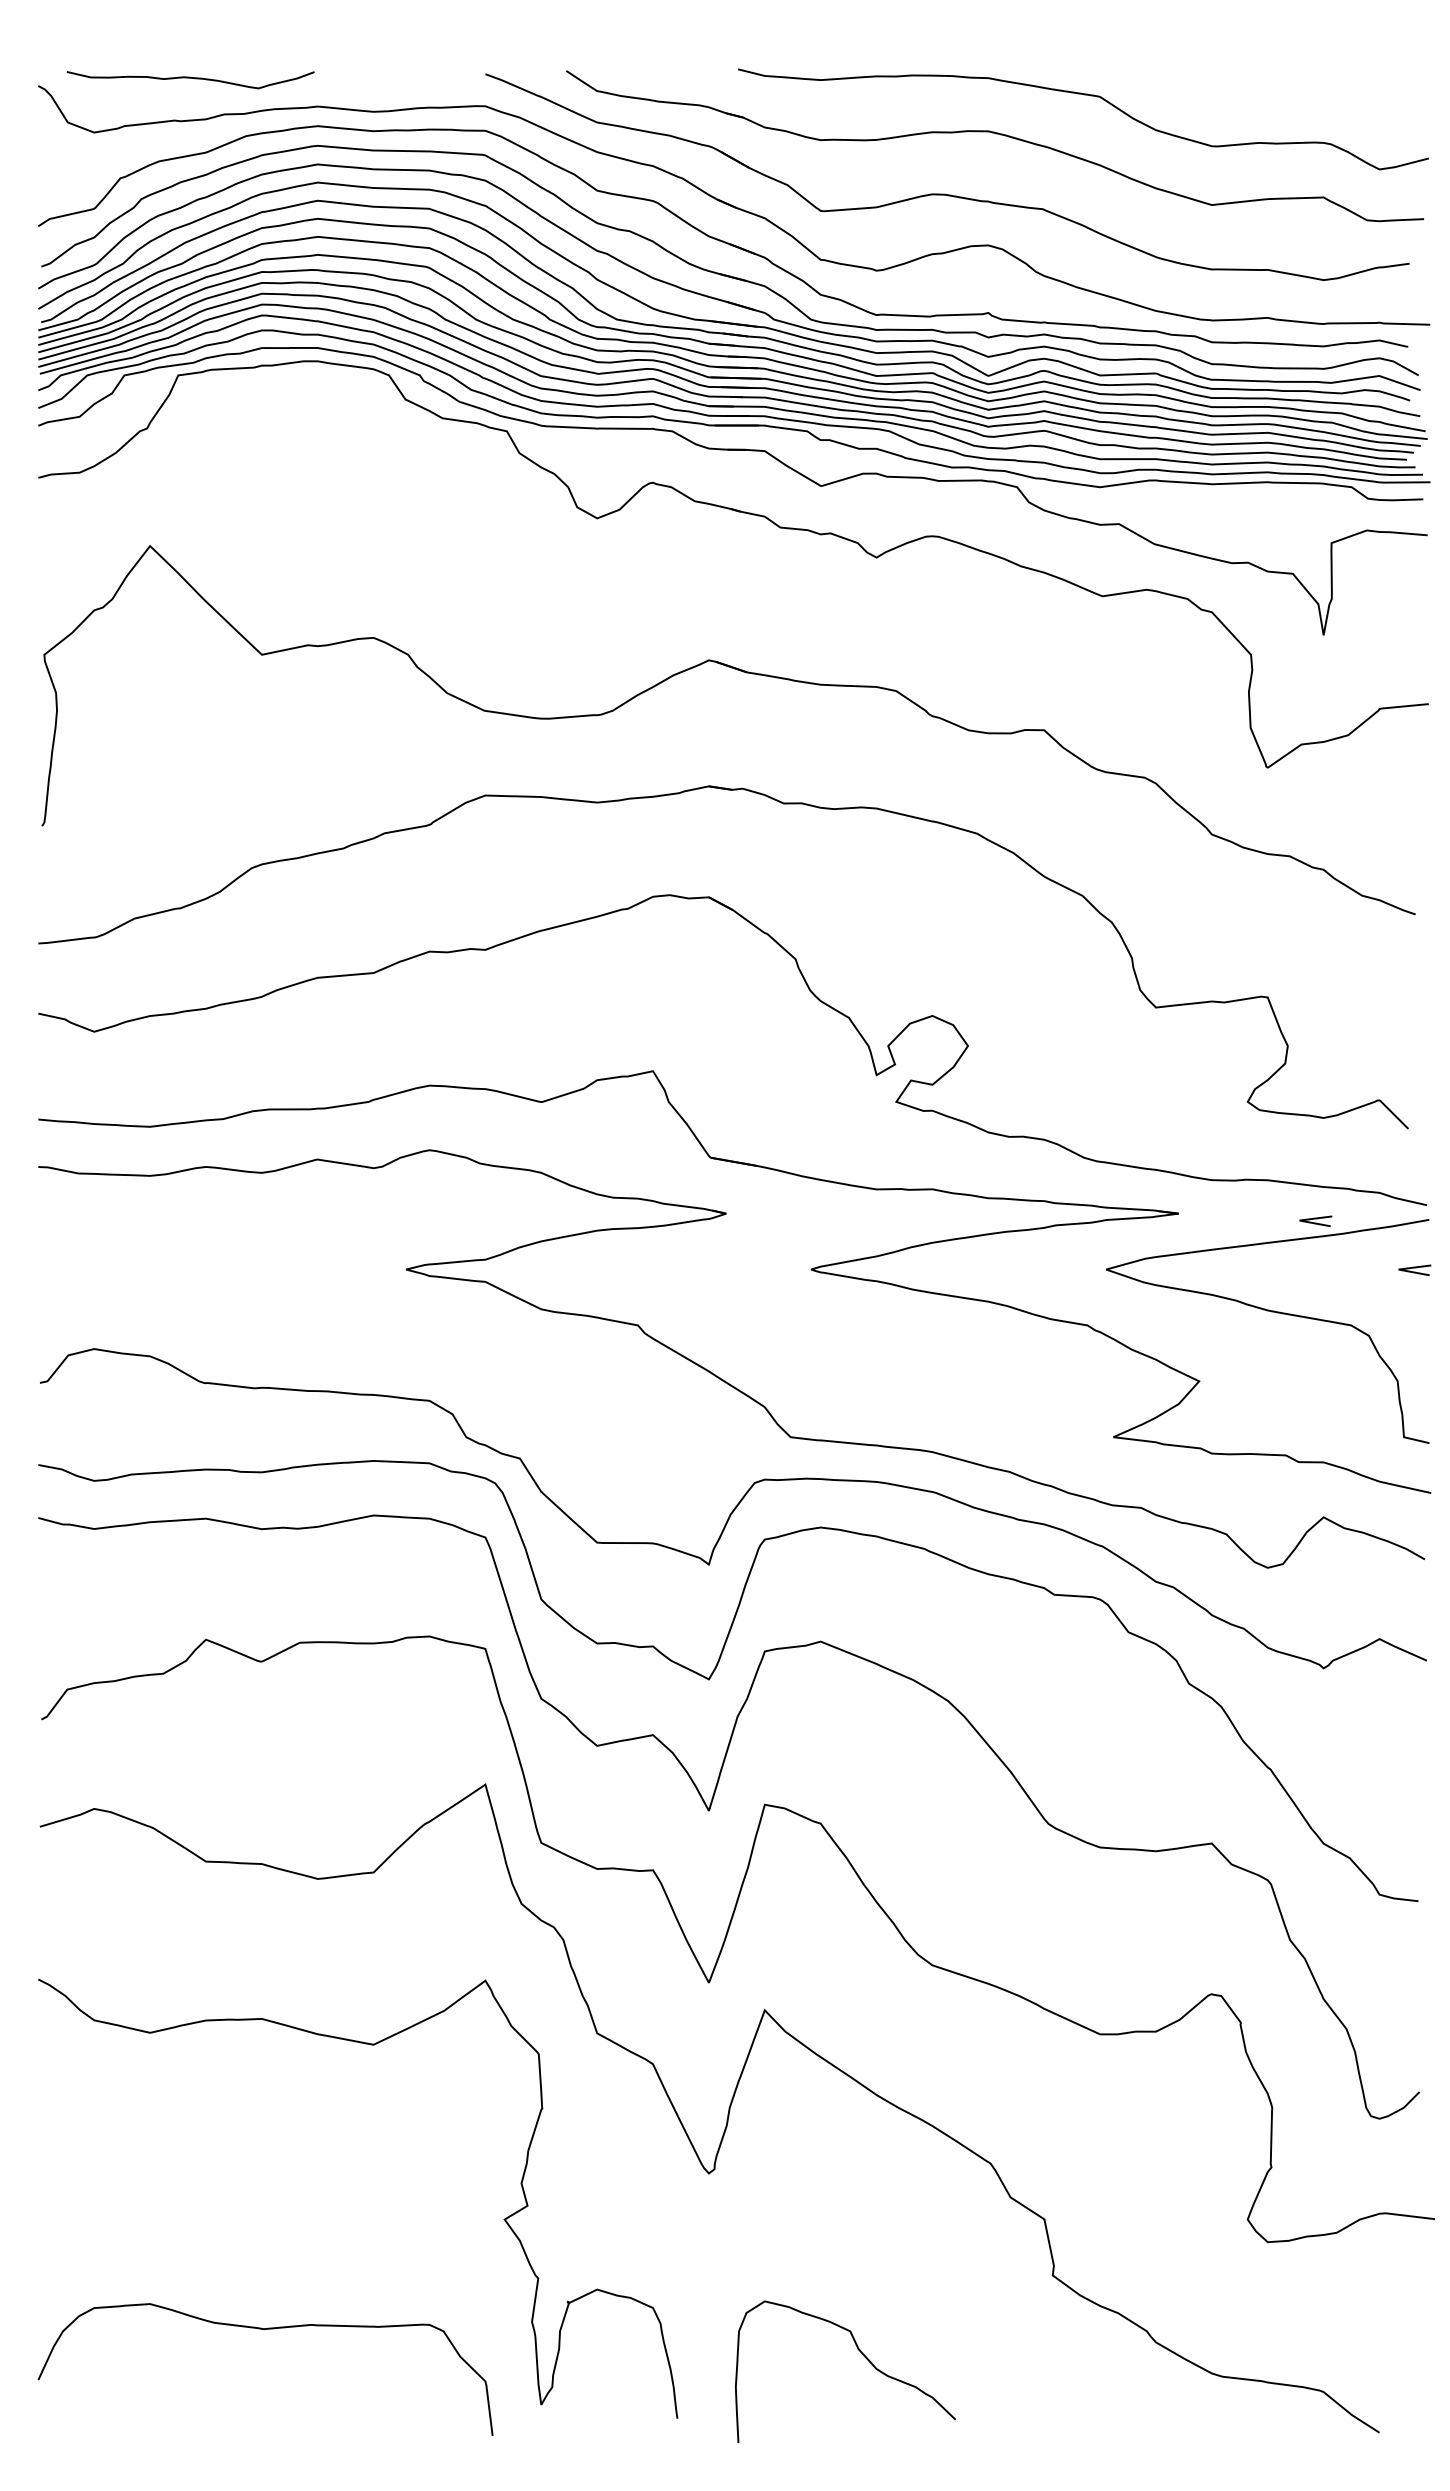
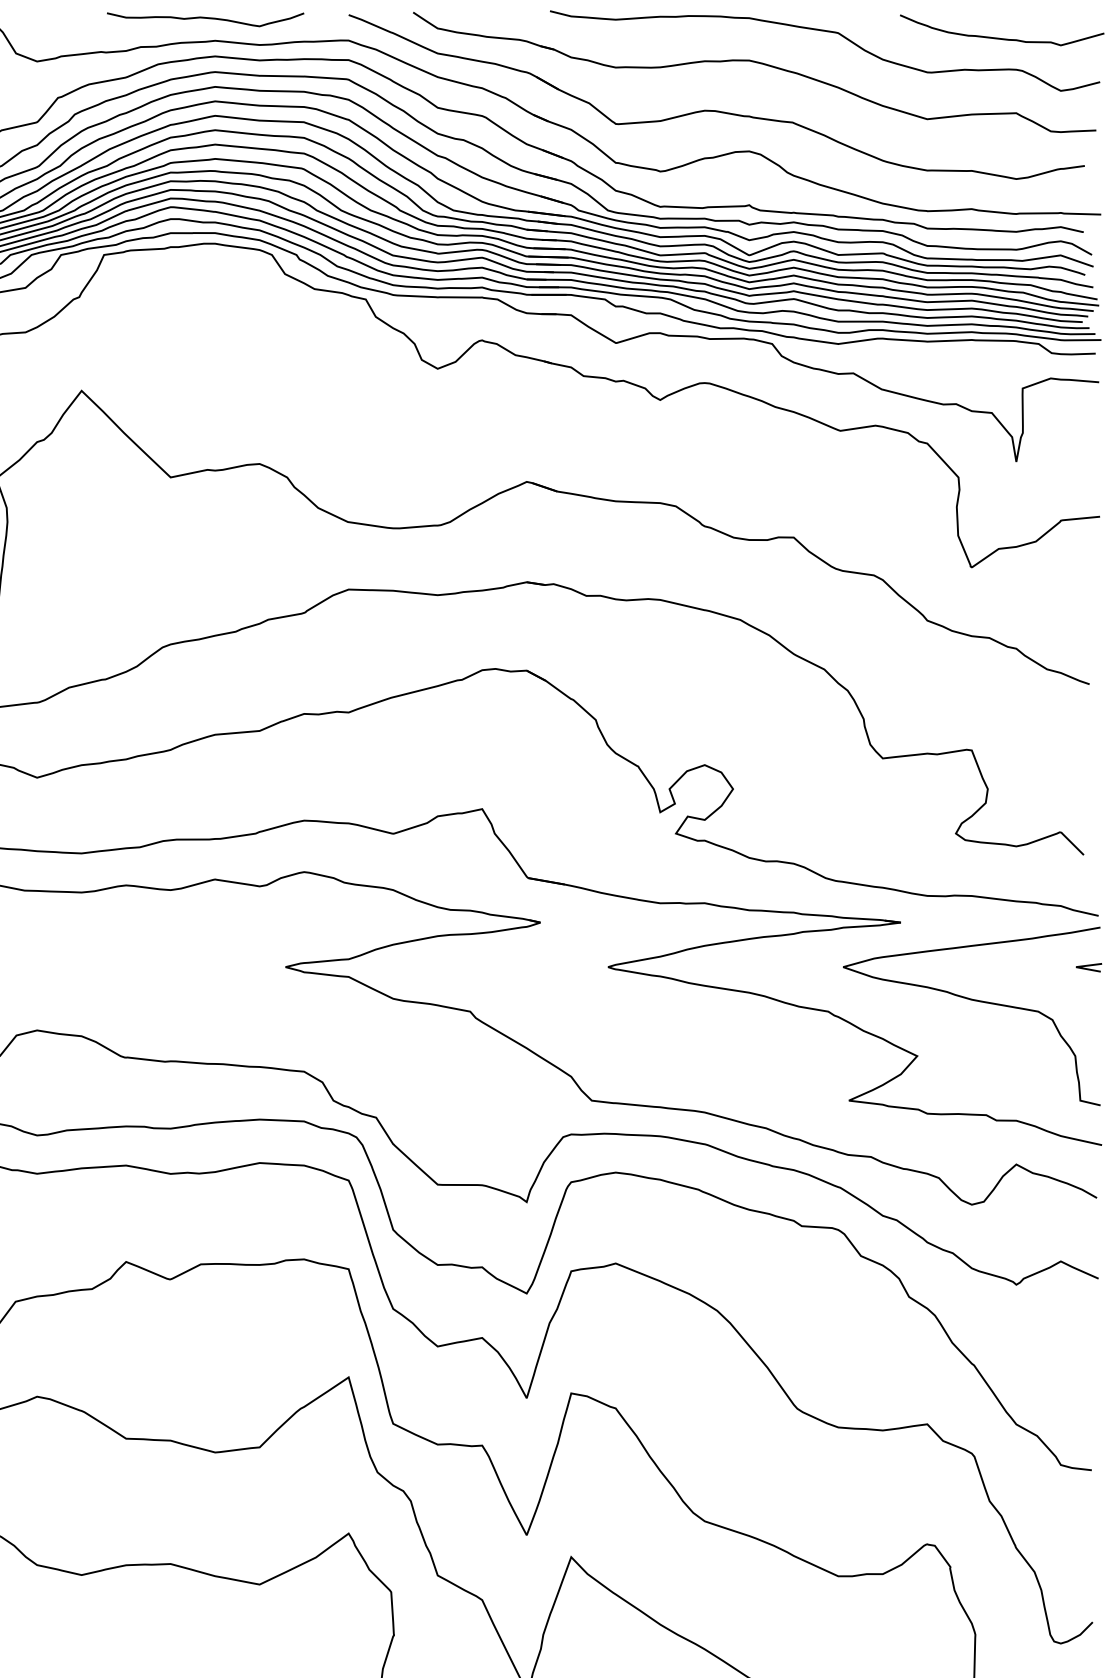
curve: (190, 78) -> (205, 18), moved
curve: (1305, 103) -> (1001, 38), added
line: (1315, 1219) -> (1009, 927), removed

